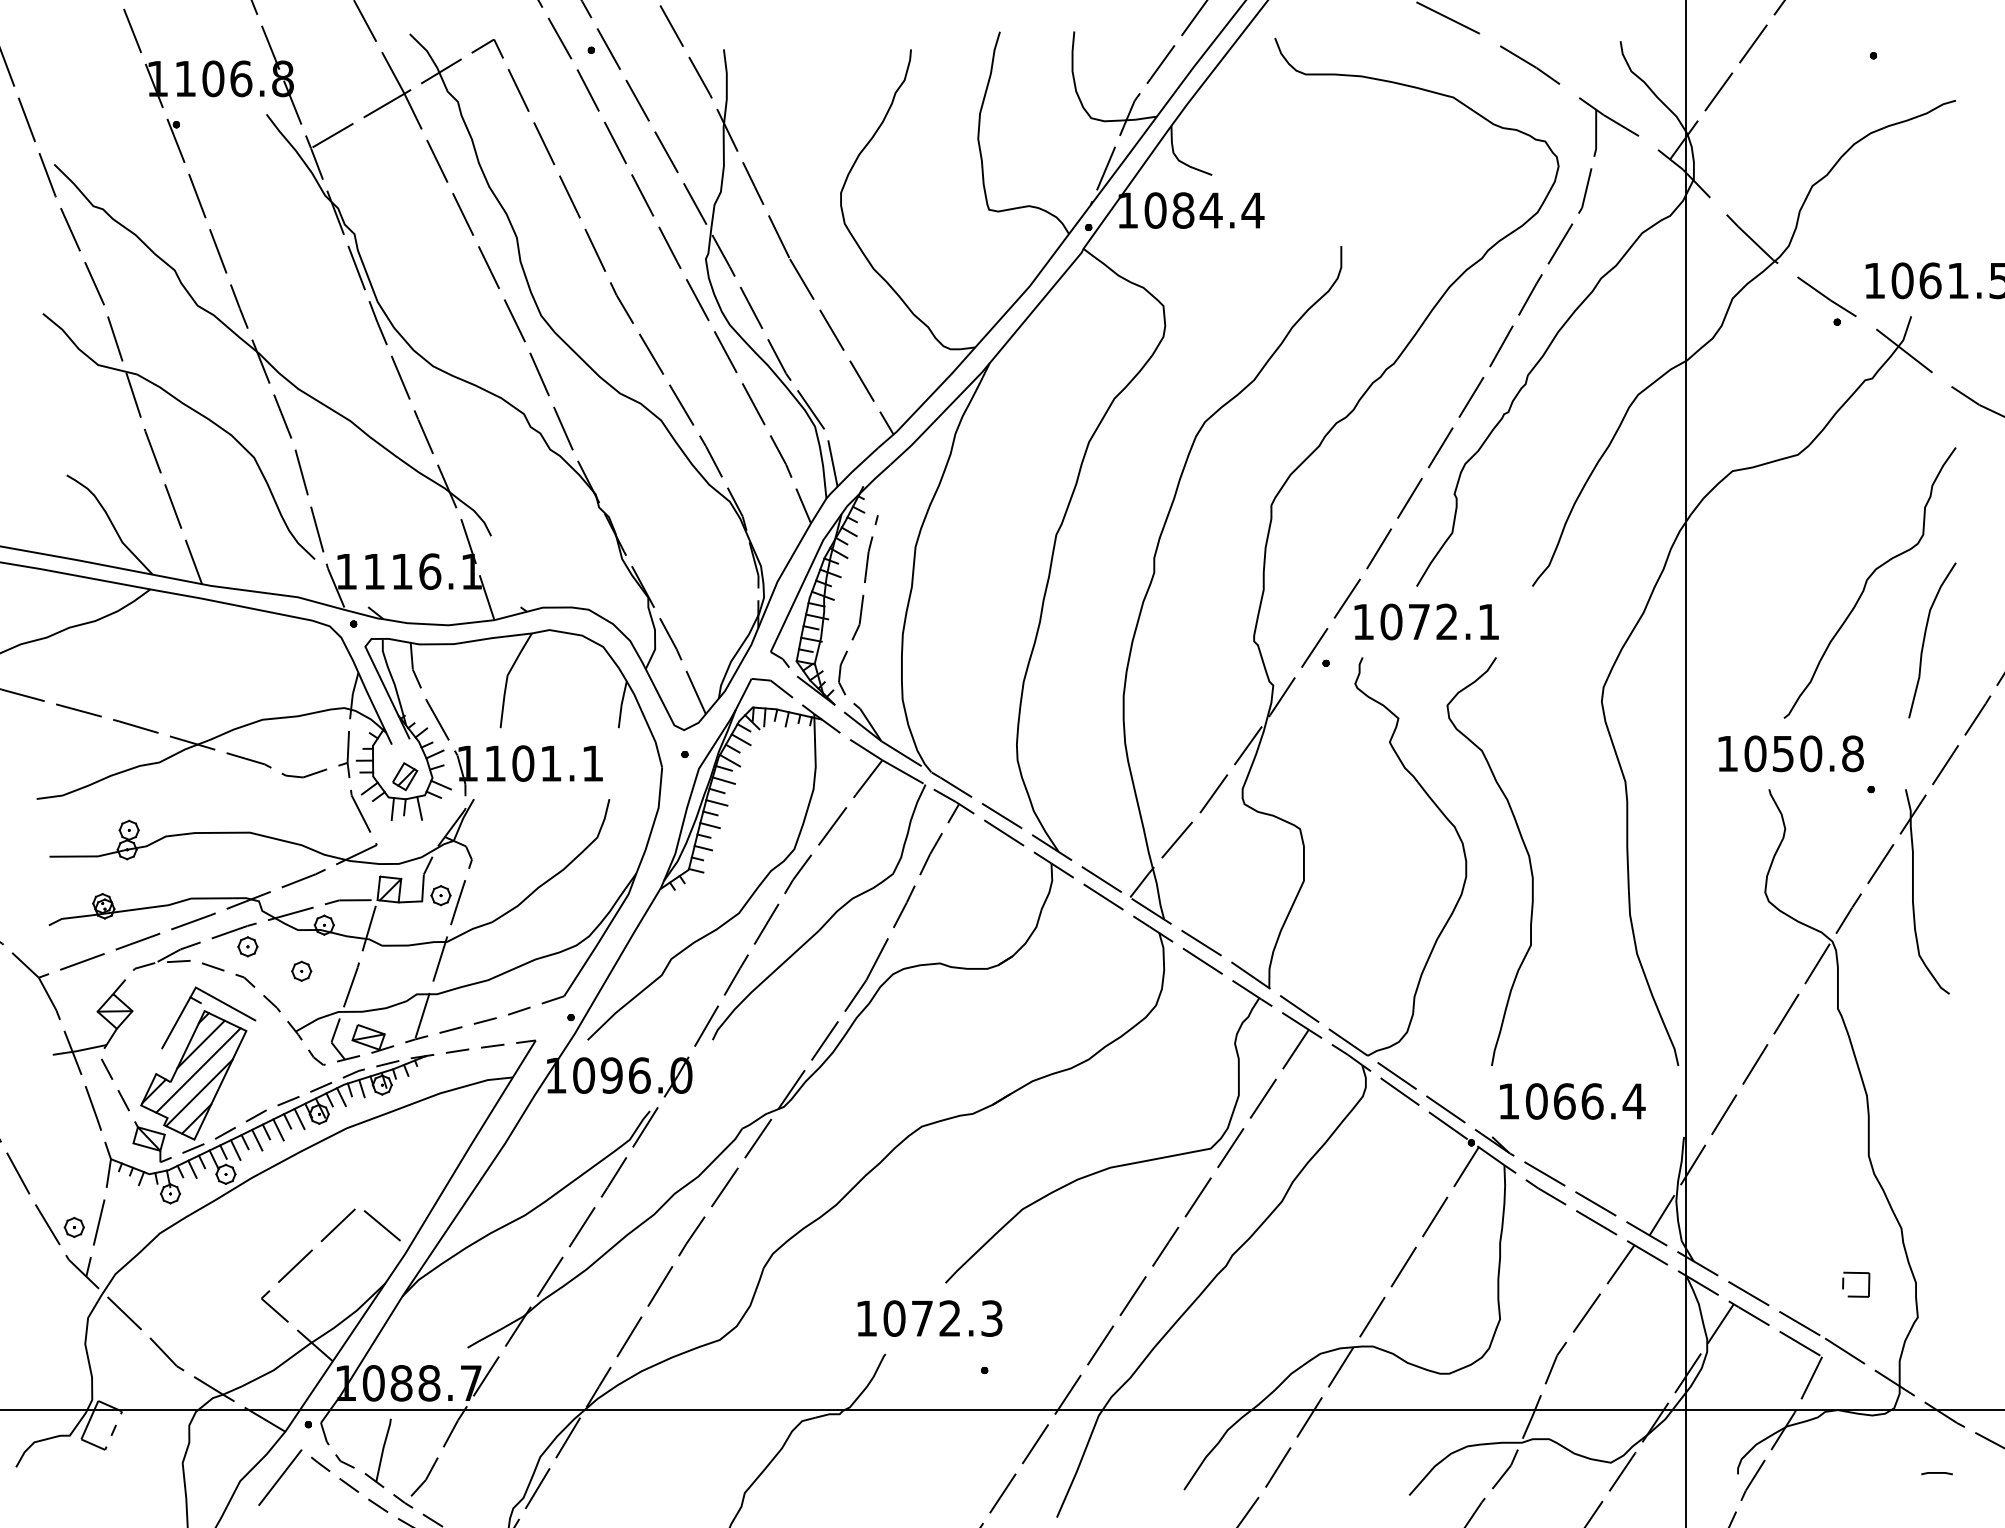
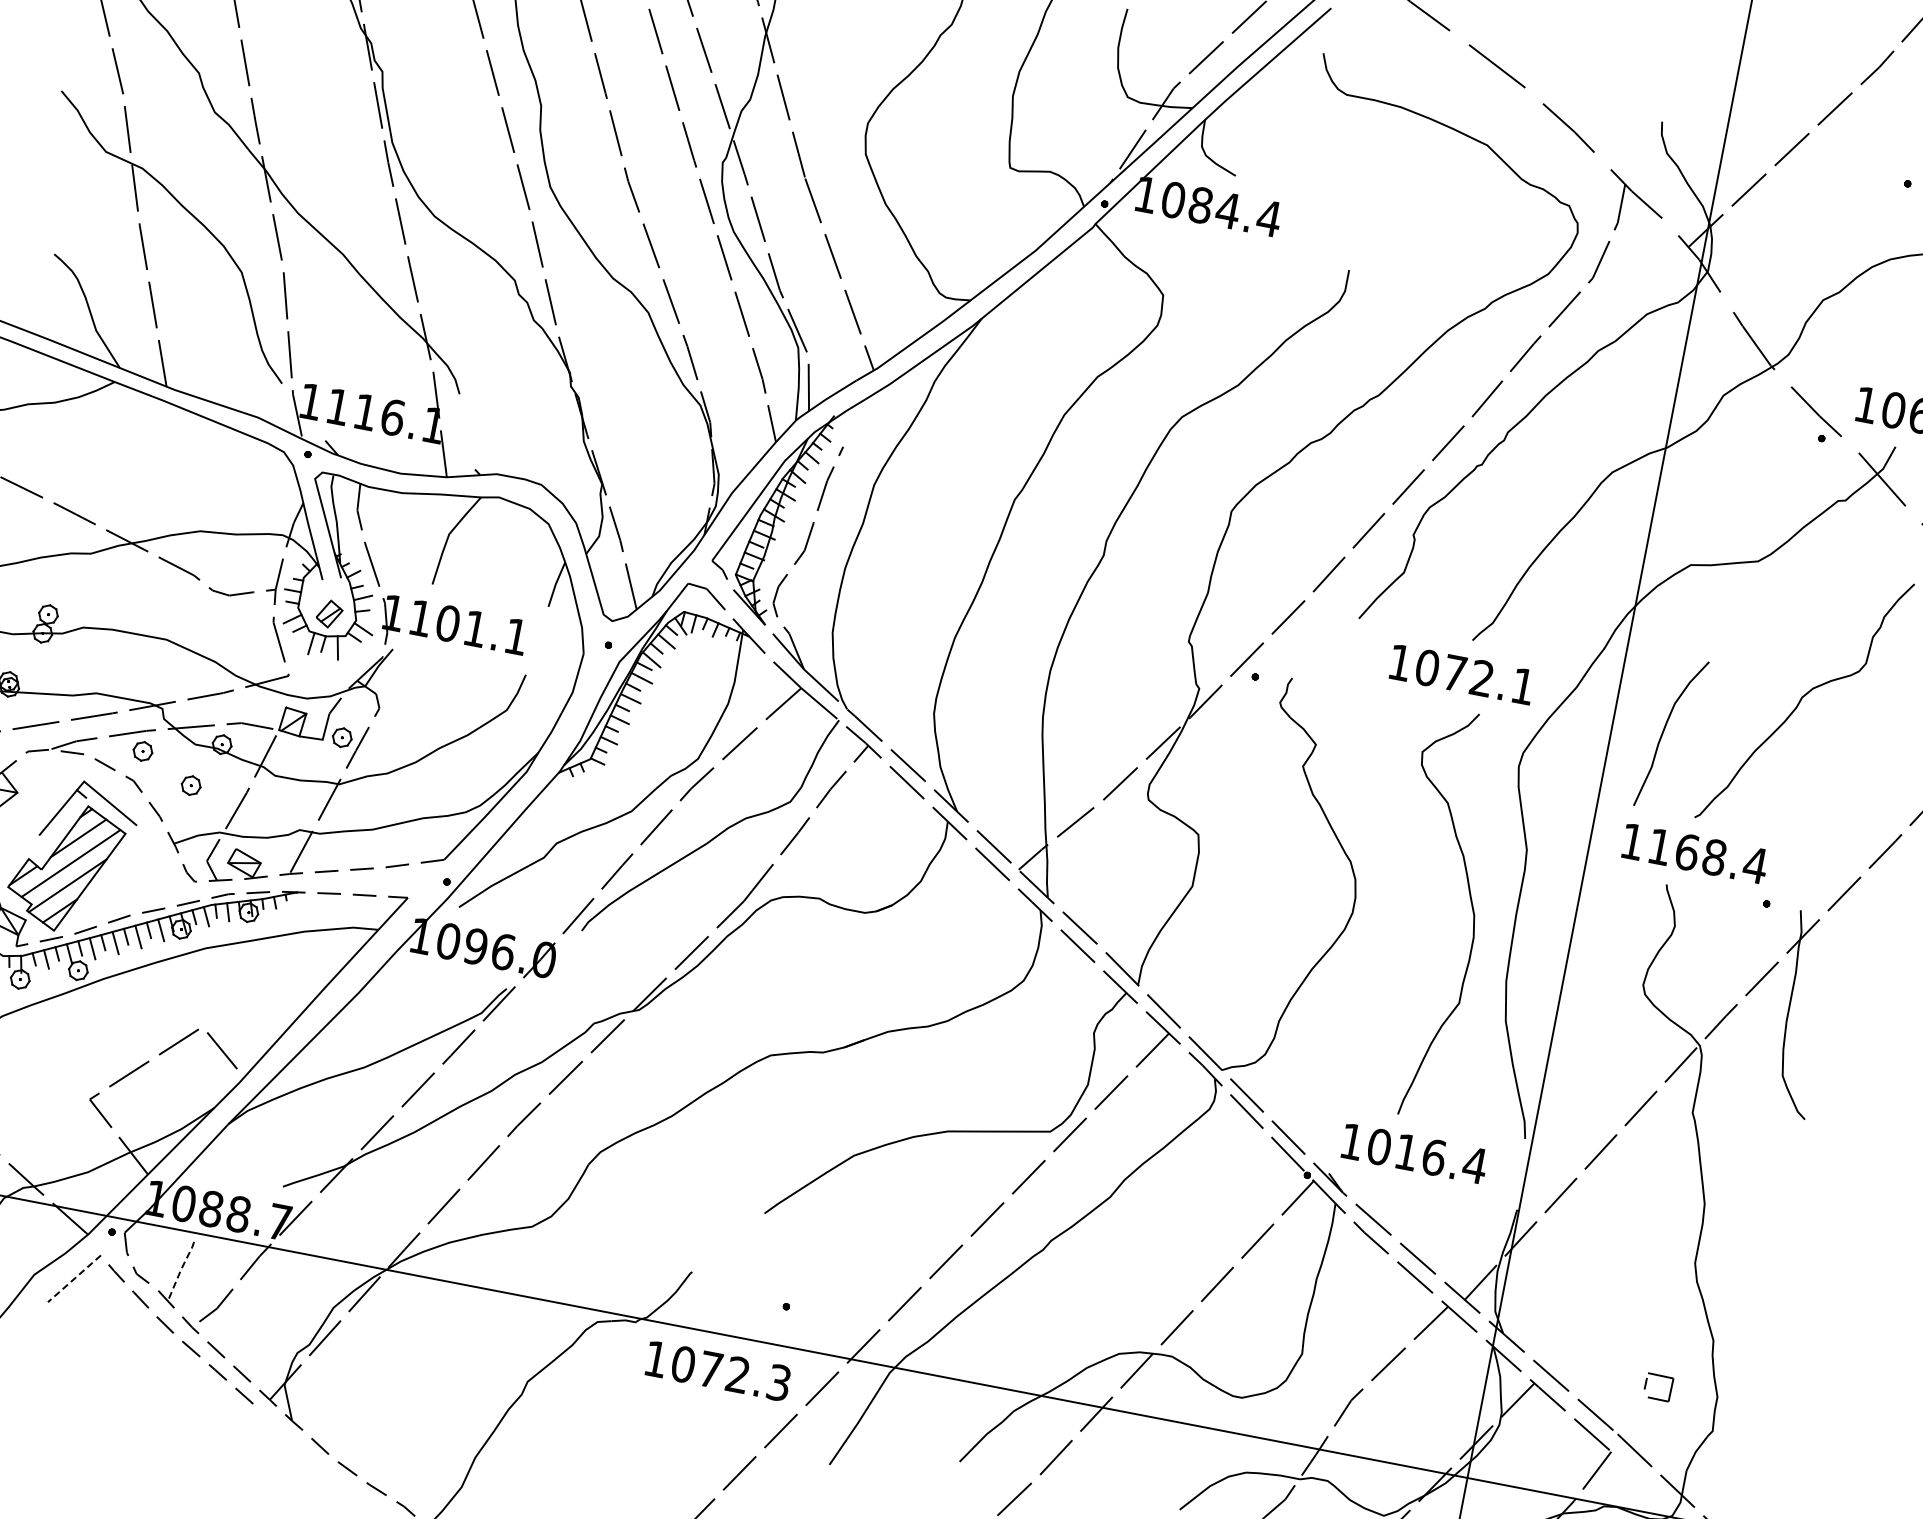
text: (1426, 621) -> (1462, 674), moved
curve: (1925, 638) -> (1664, 730), moved
text: (1804, 753) -> (1708, 855), 1050.8 -> 1168.4
curve: (1524, 847) -> (1471, 906), moved
text: (1564, 1101) -> (1406, 1152), 1066.4 -> 1016.4
text: (929, 1318) -> (717, 1370), moved
line: (383, 1448) -> (181, 1269), solid -> dashed
line: (279, 1478) -> (73, 1279), solid -> dashed

